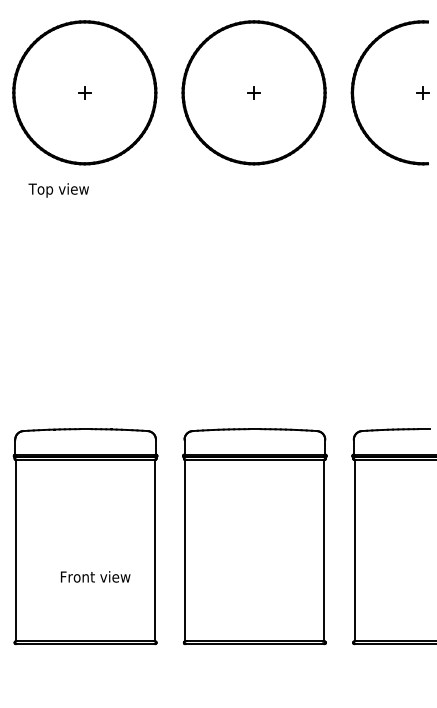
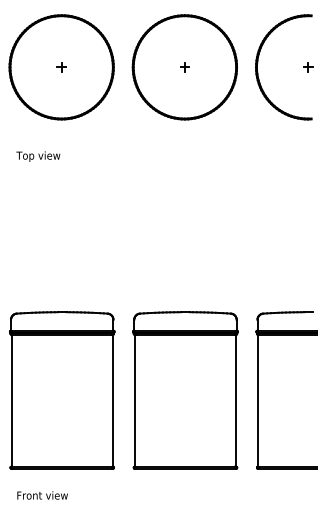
text: (58, 190) -> (38, 156), moved
text: (95, 576) -> (42, 495), moved

